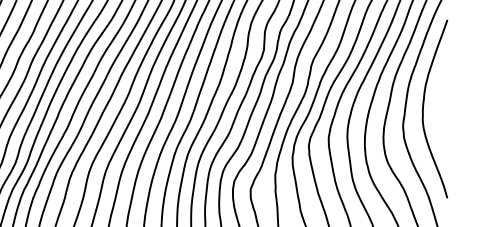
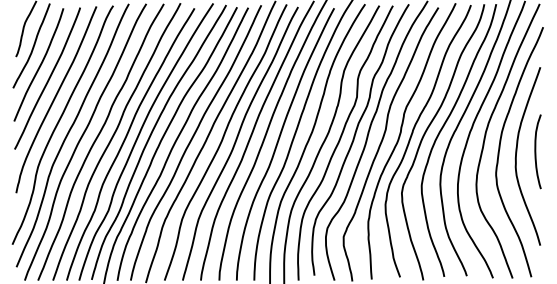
curve: (443, 104) -> (536, 151), added

